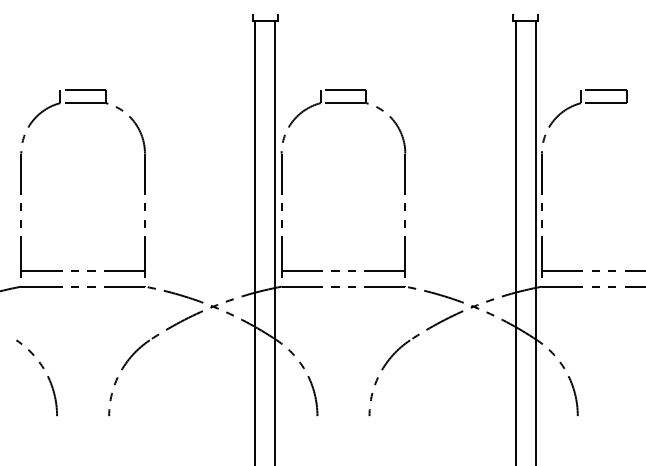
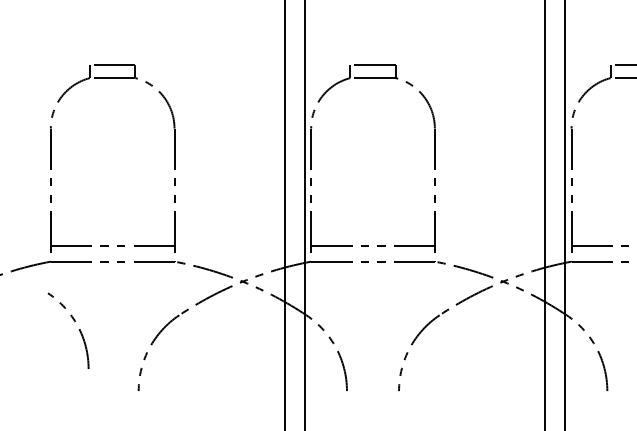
arc: (43, 369) -> (75, 322), moved

